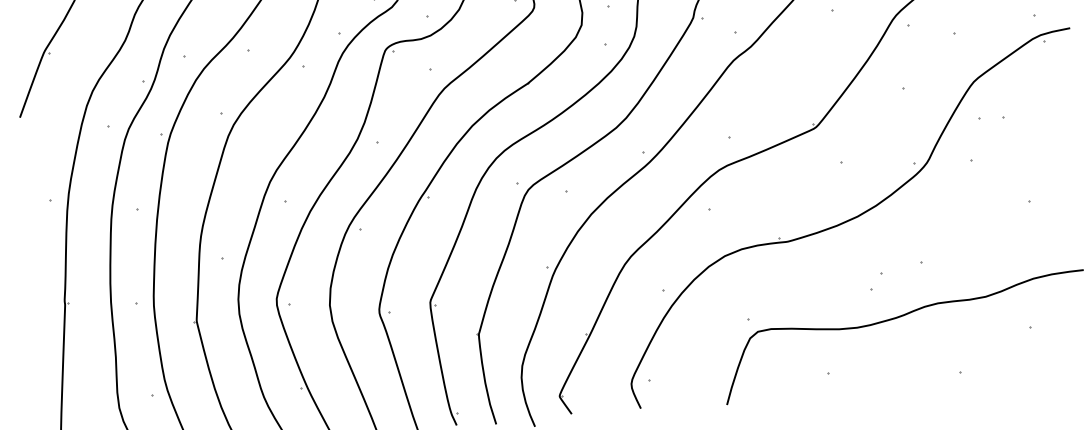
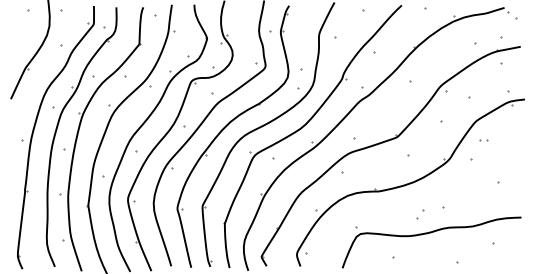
part: (992, 119) -> (483, 140), size x0.62

